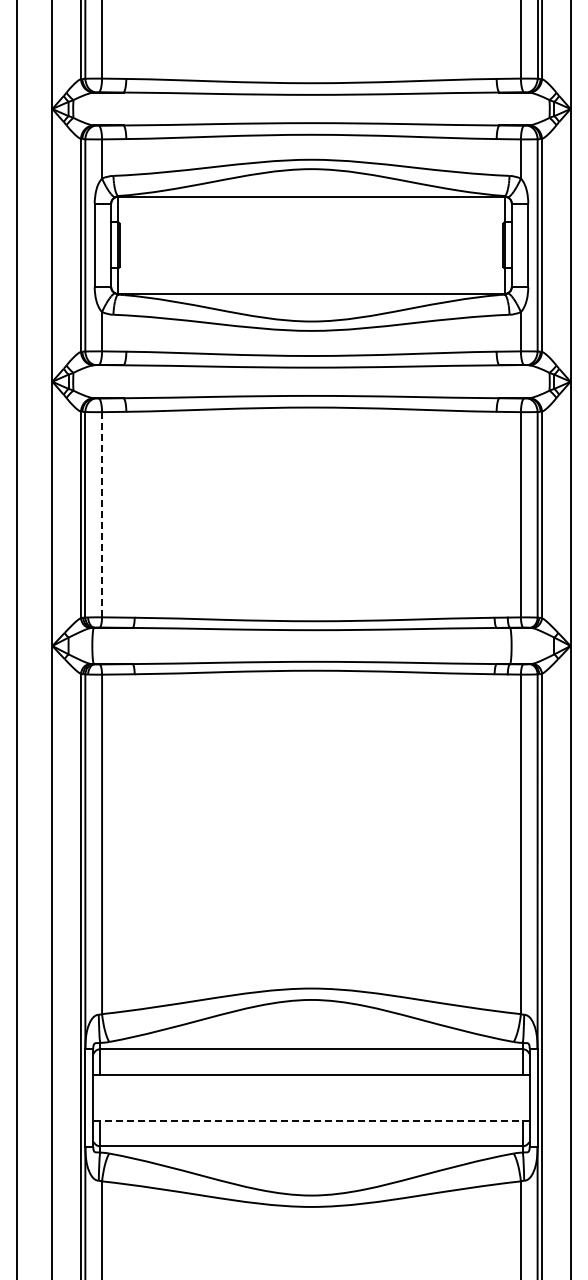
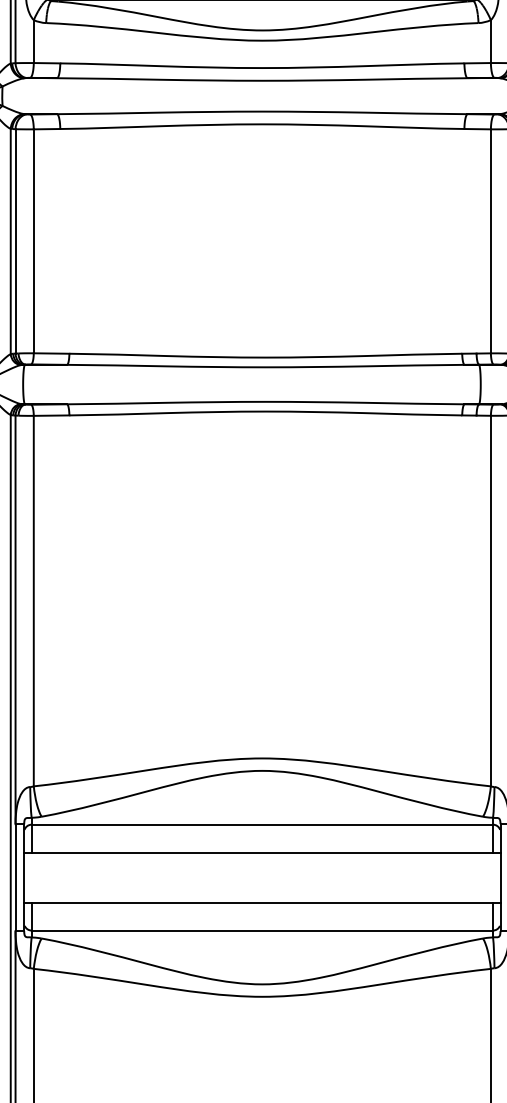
line: (102, 514) -> (34, 241), dashed -> solid
line: (311, 1120) -> (262, 902), dashed -> solid

